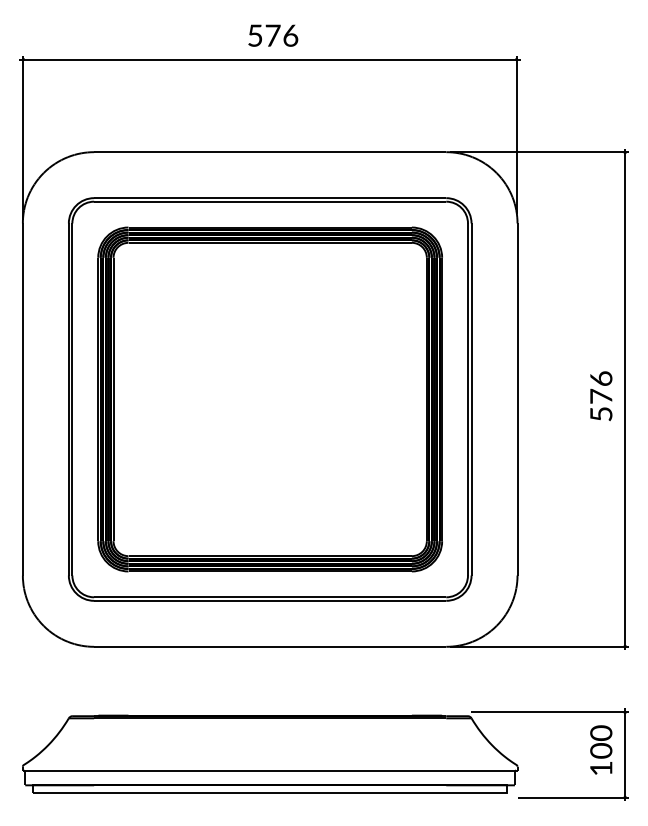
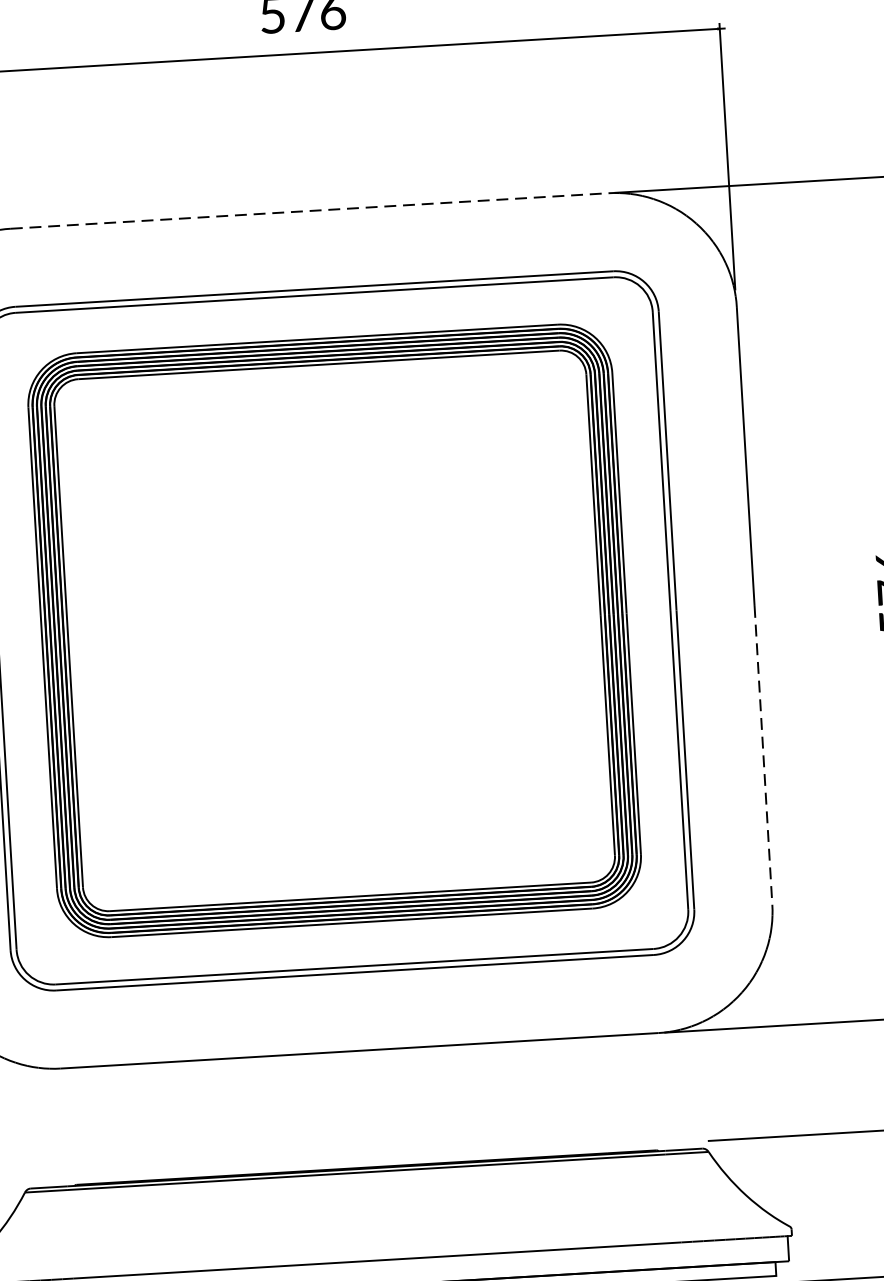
line: (270, 152) -> (310, 211), solid -> dashed
line: (517, 488) -> (763, 757), solid -> dashed

